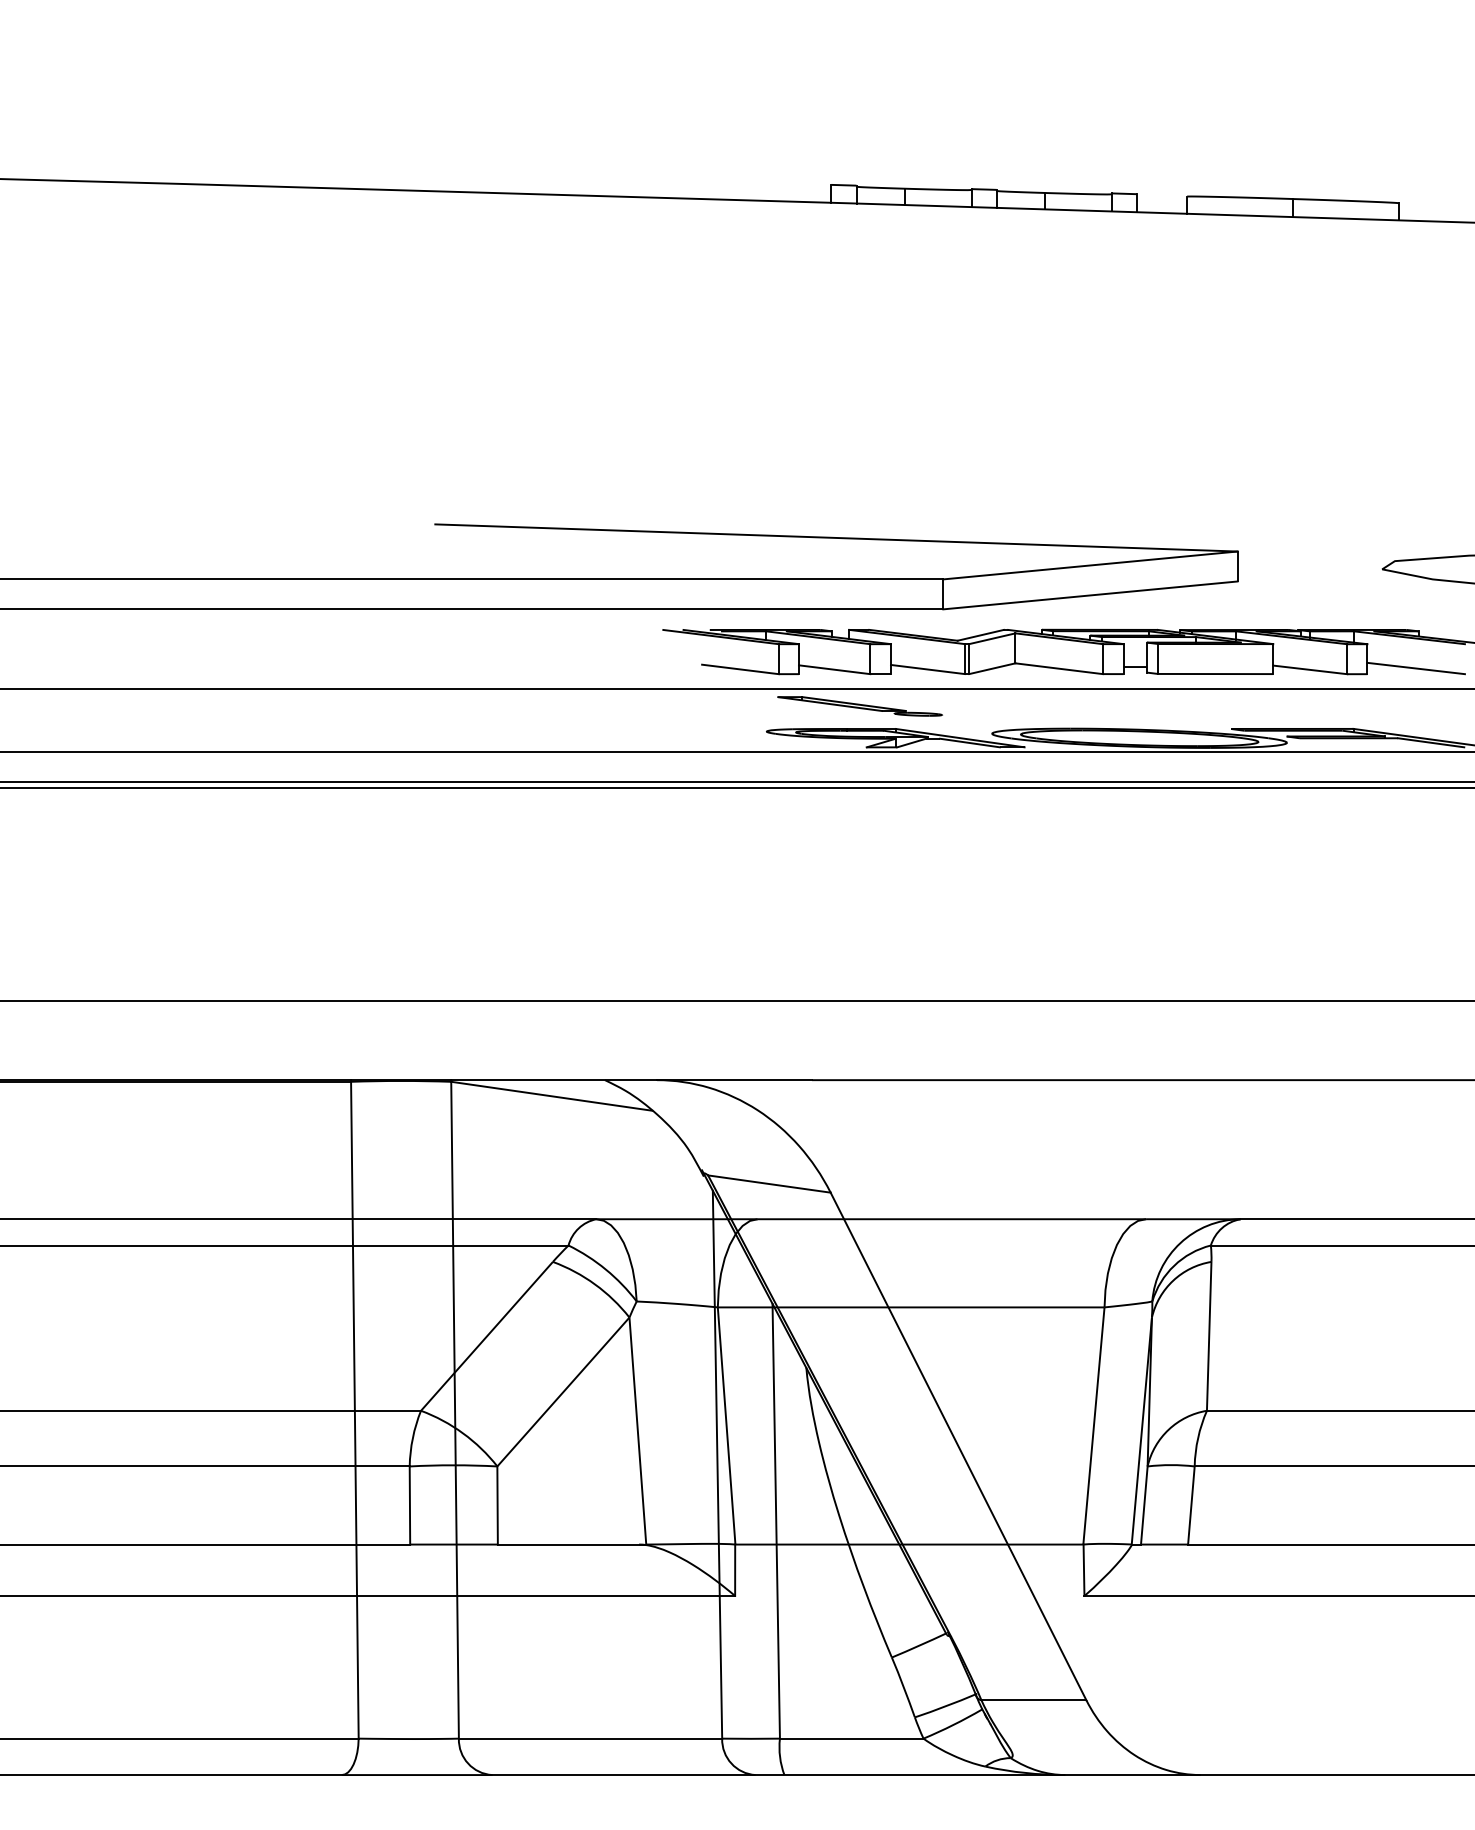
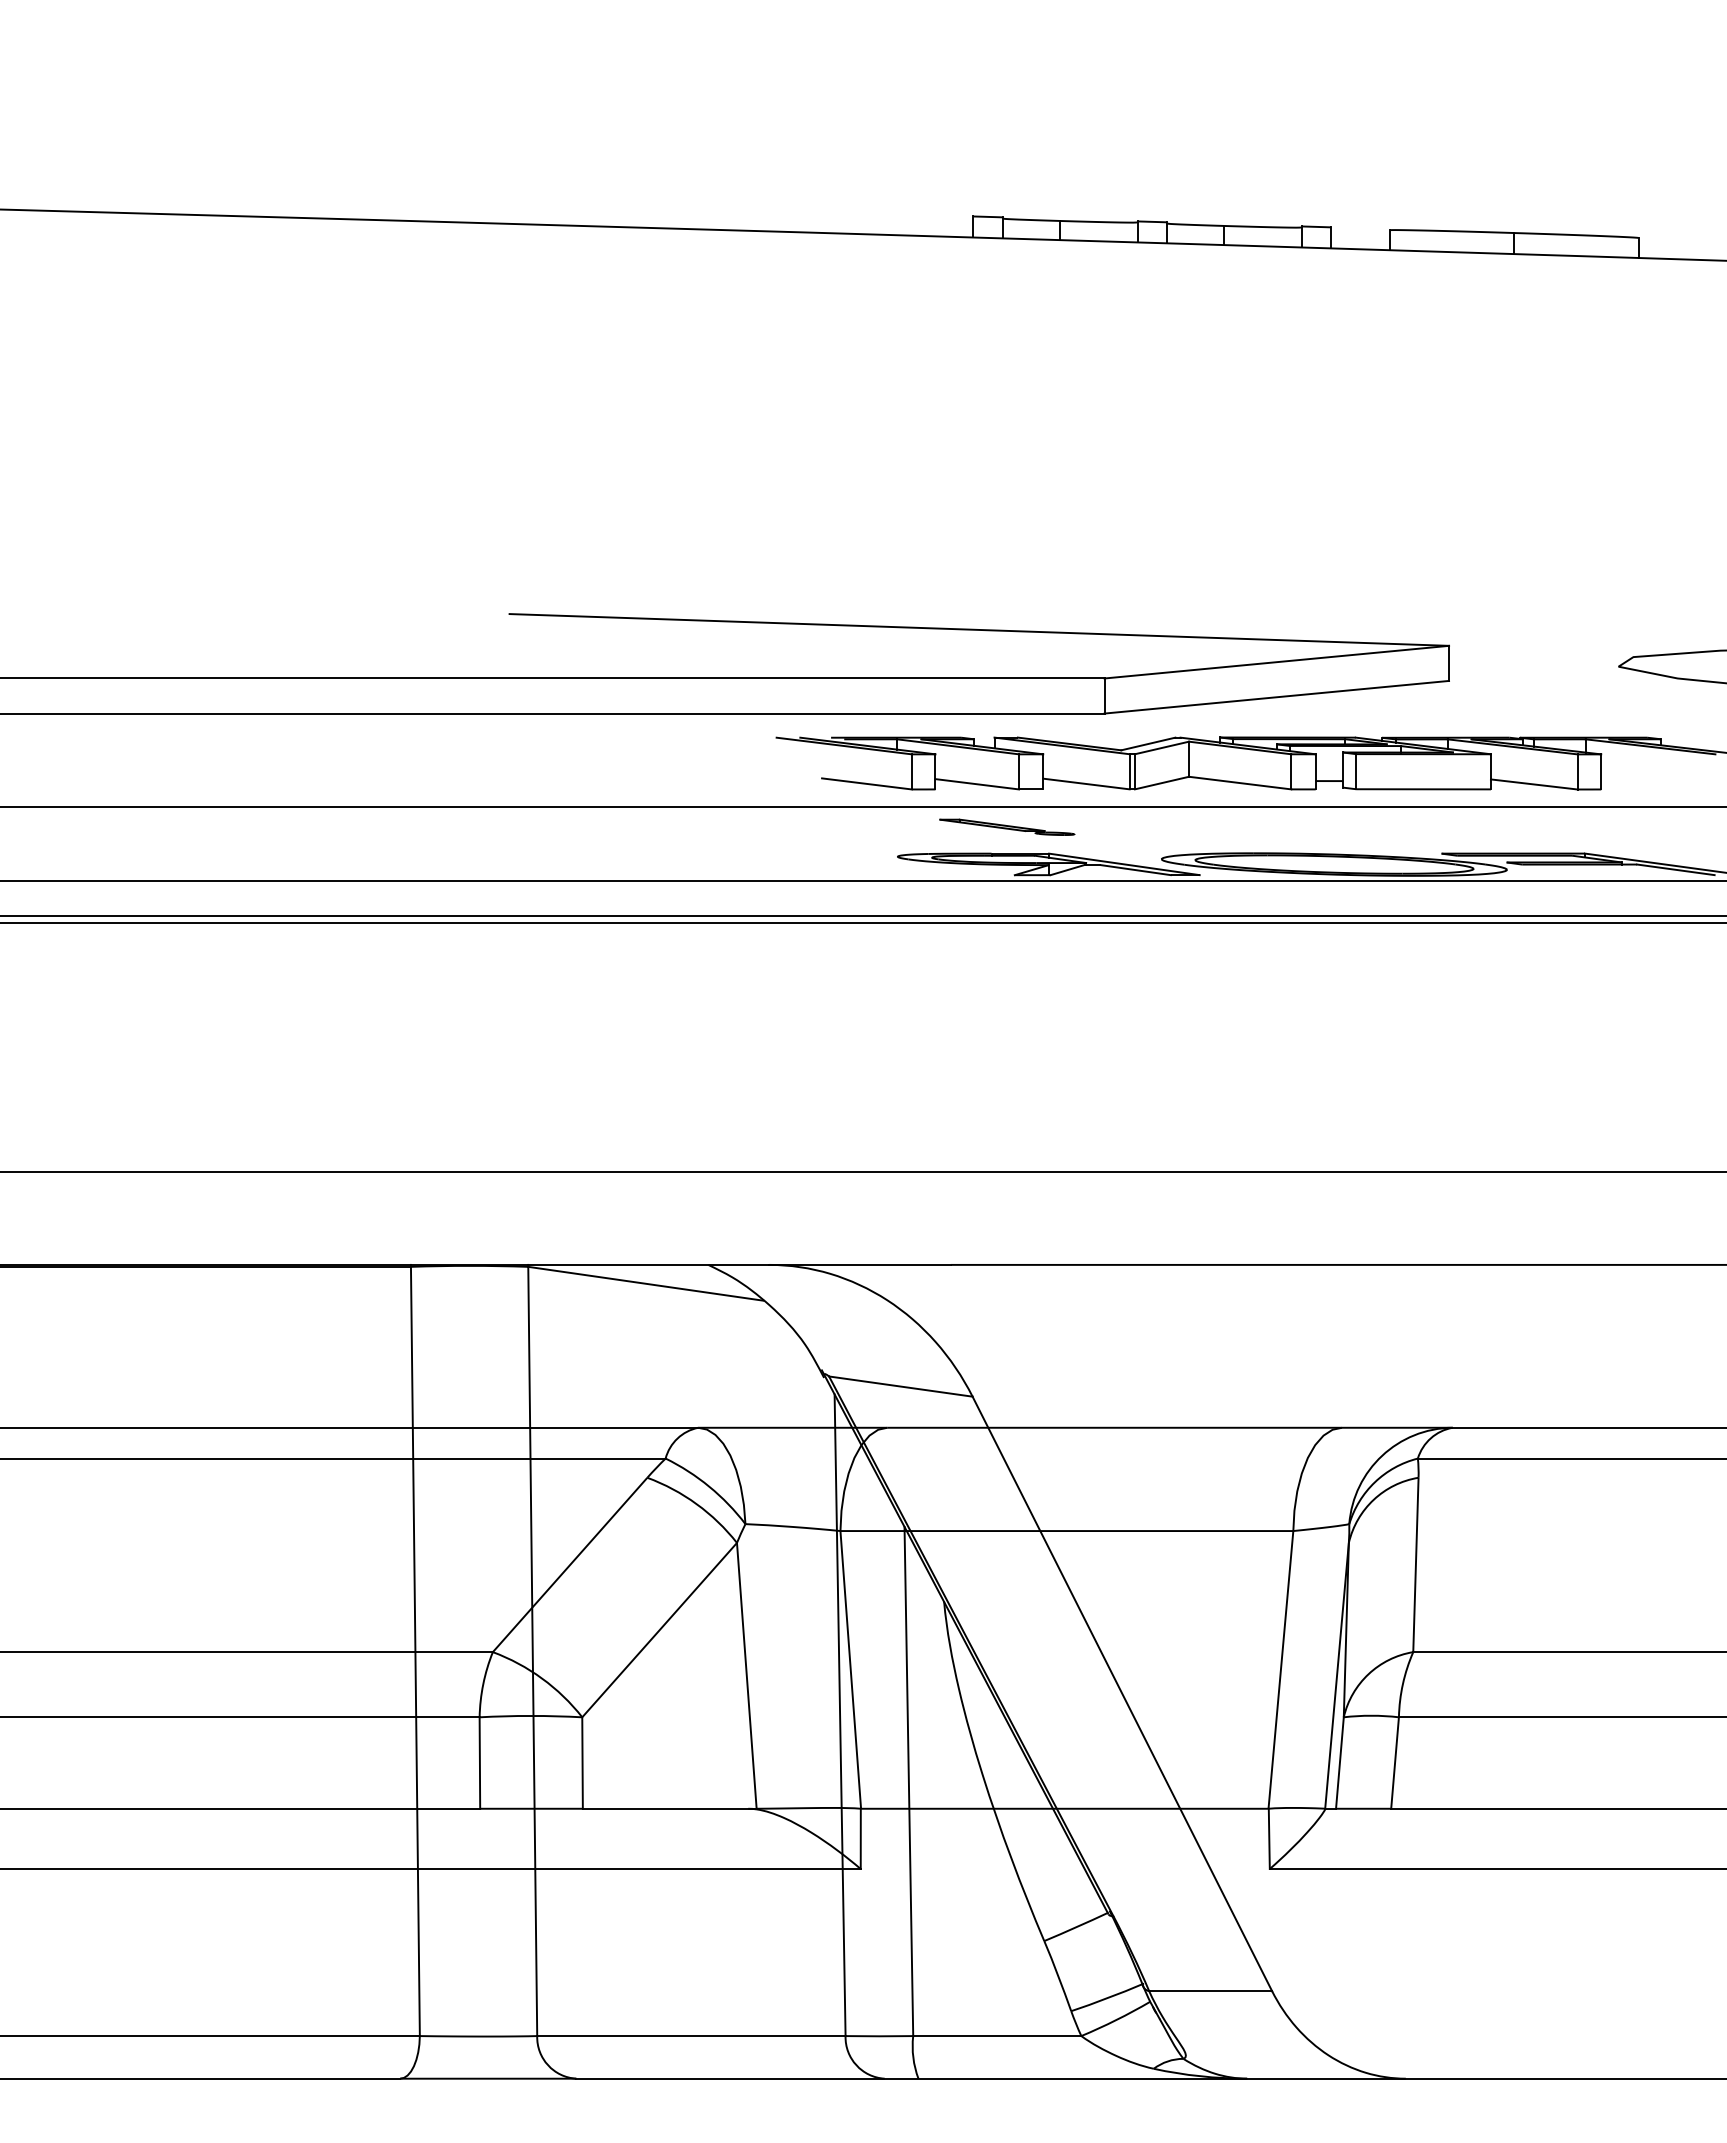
line: (1416, 668) -> (1658, 782), removed
part: (860, 706) -> (1007, 827), size x0.7

